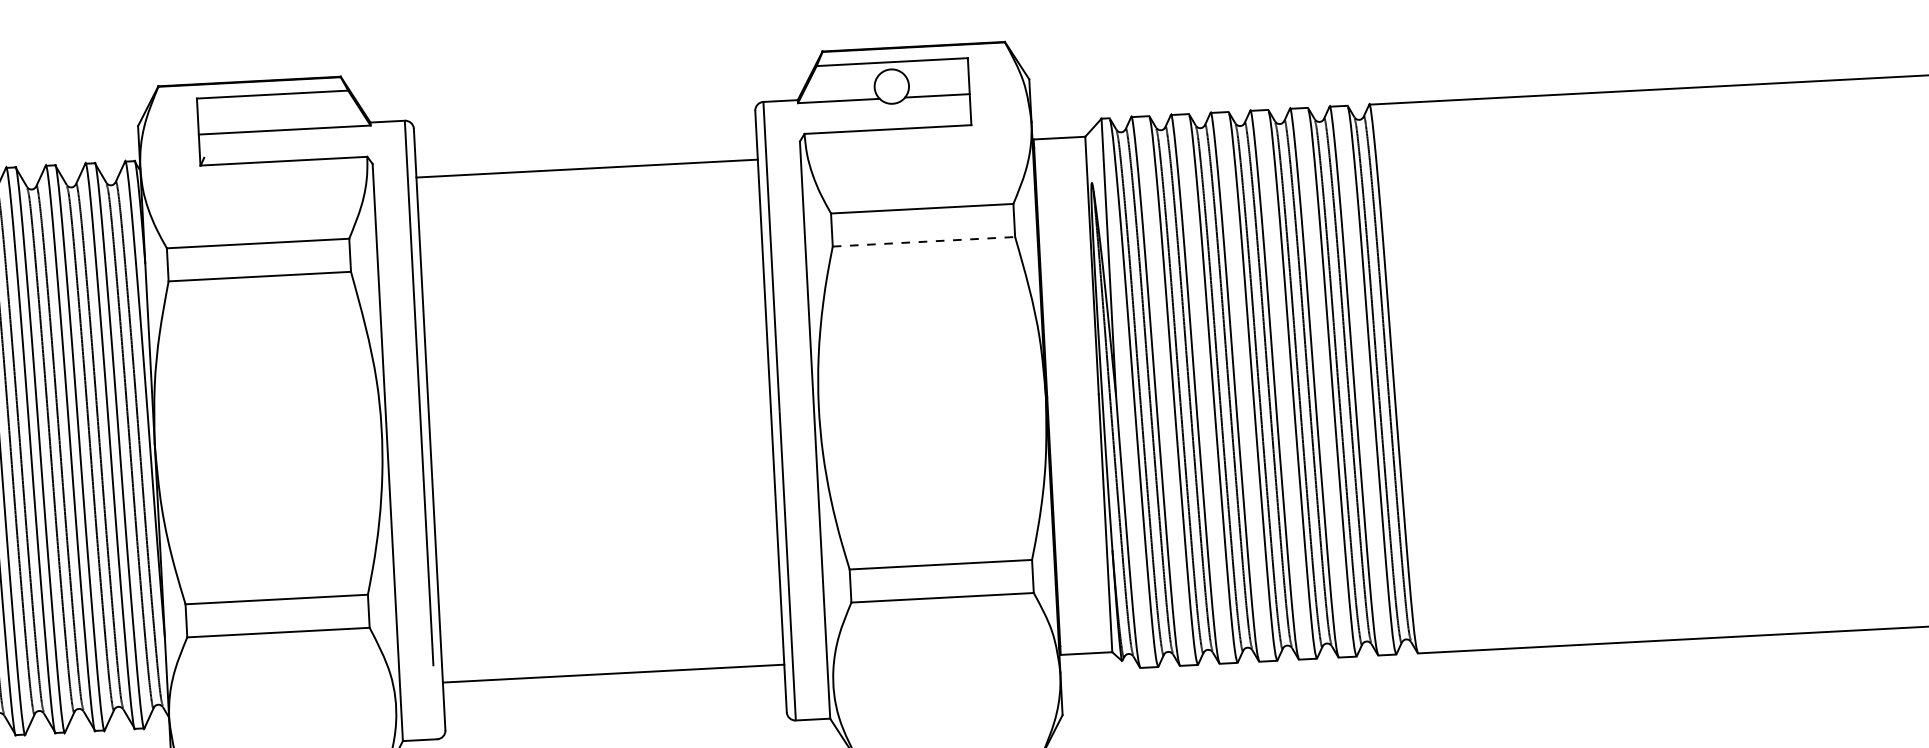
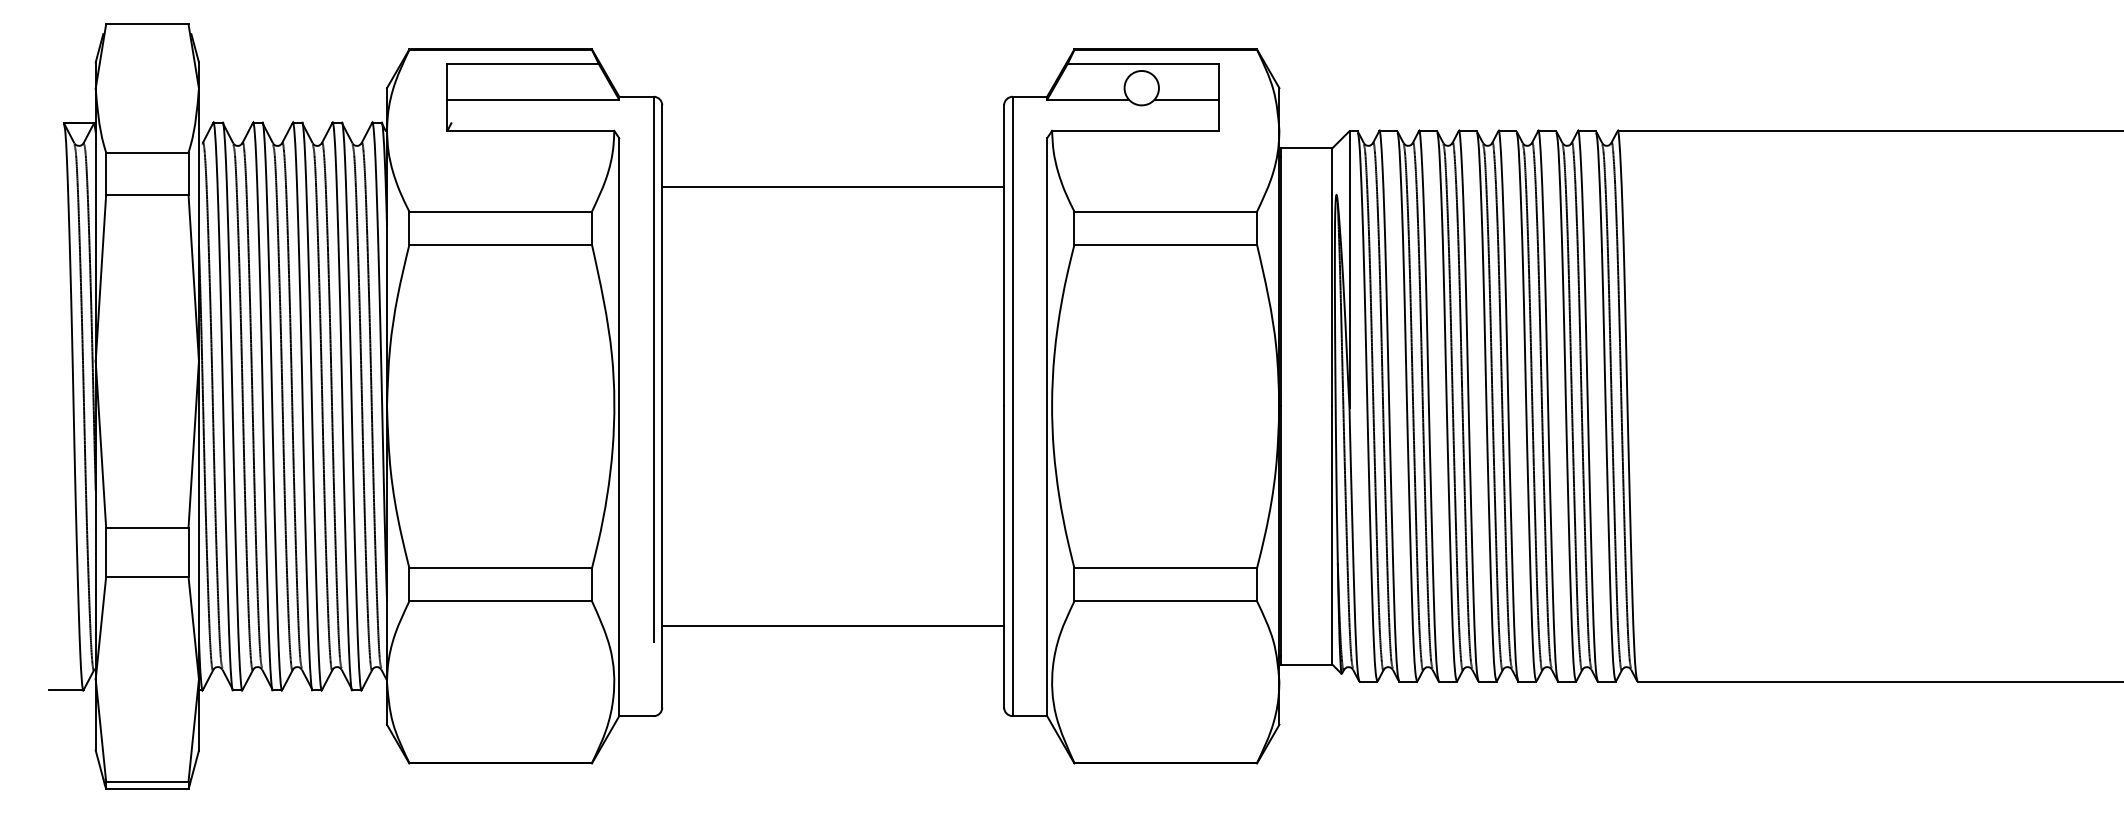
line: (587, 168) -> (833, 187), moved
line: (924, 241) -> (1166, 244), dashed -> solid
line: (613, 673) -> (833, 625), moved

